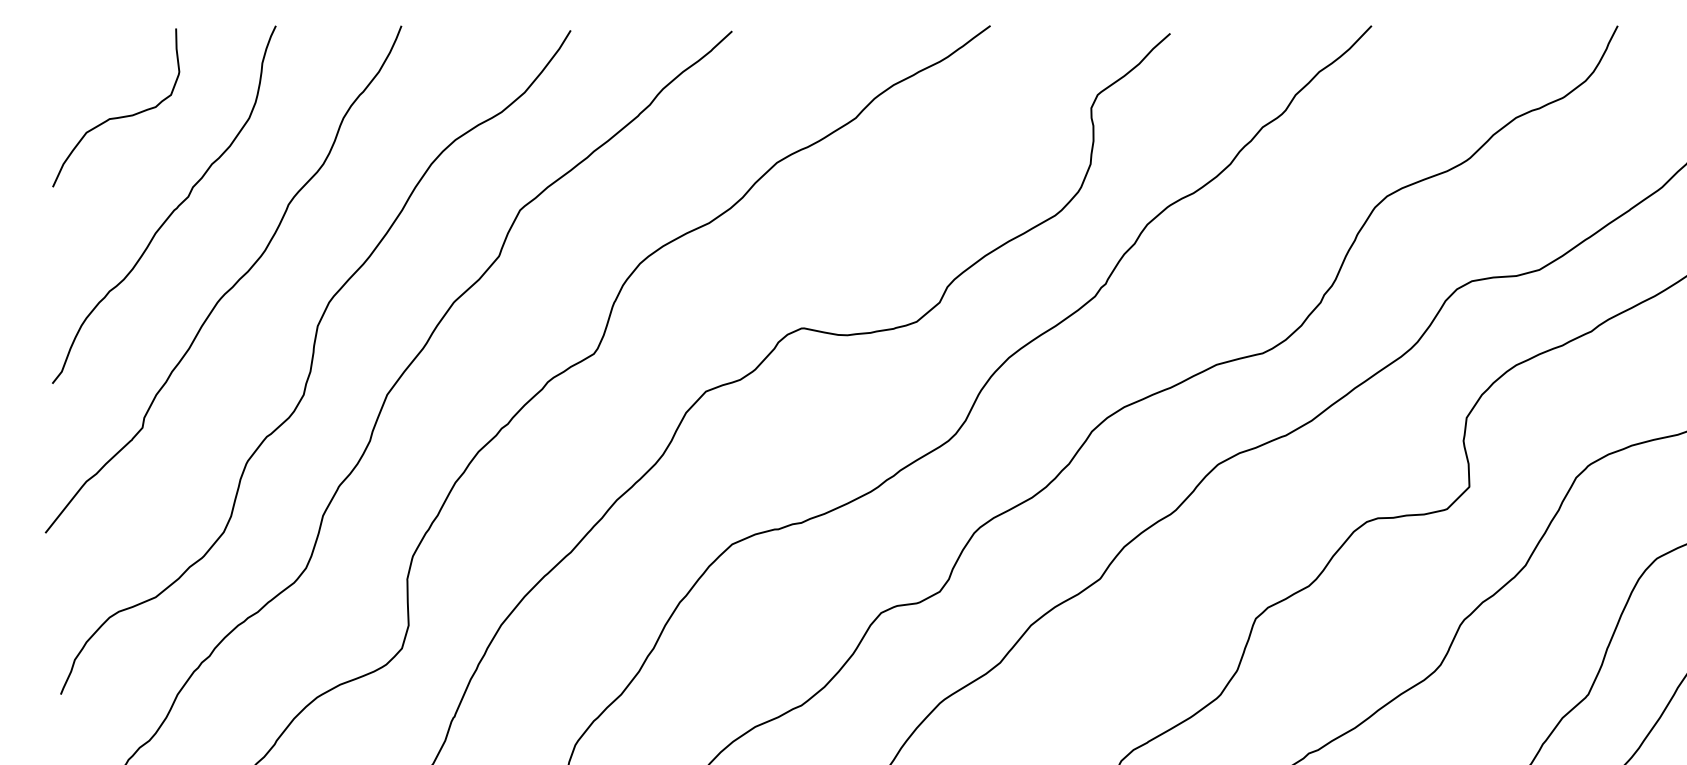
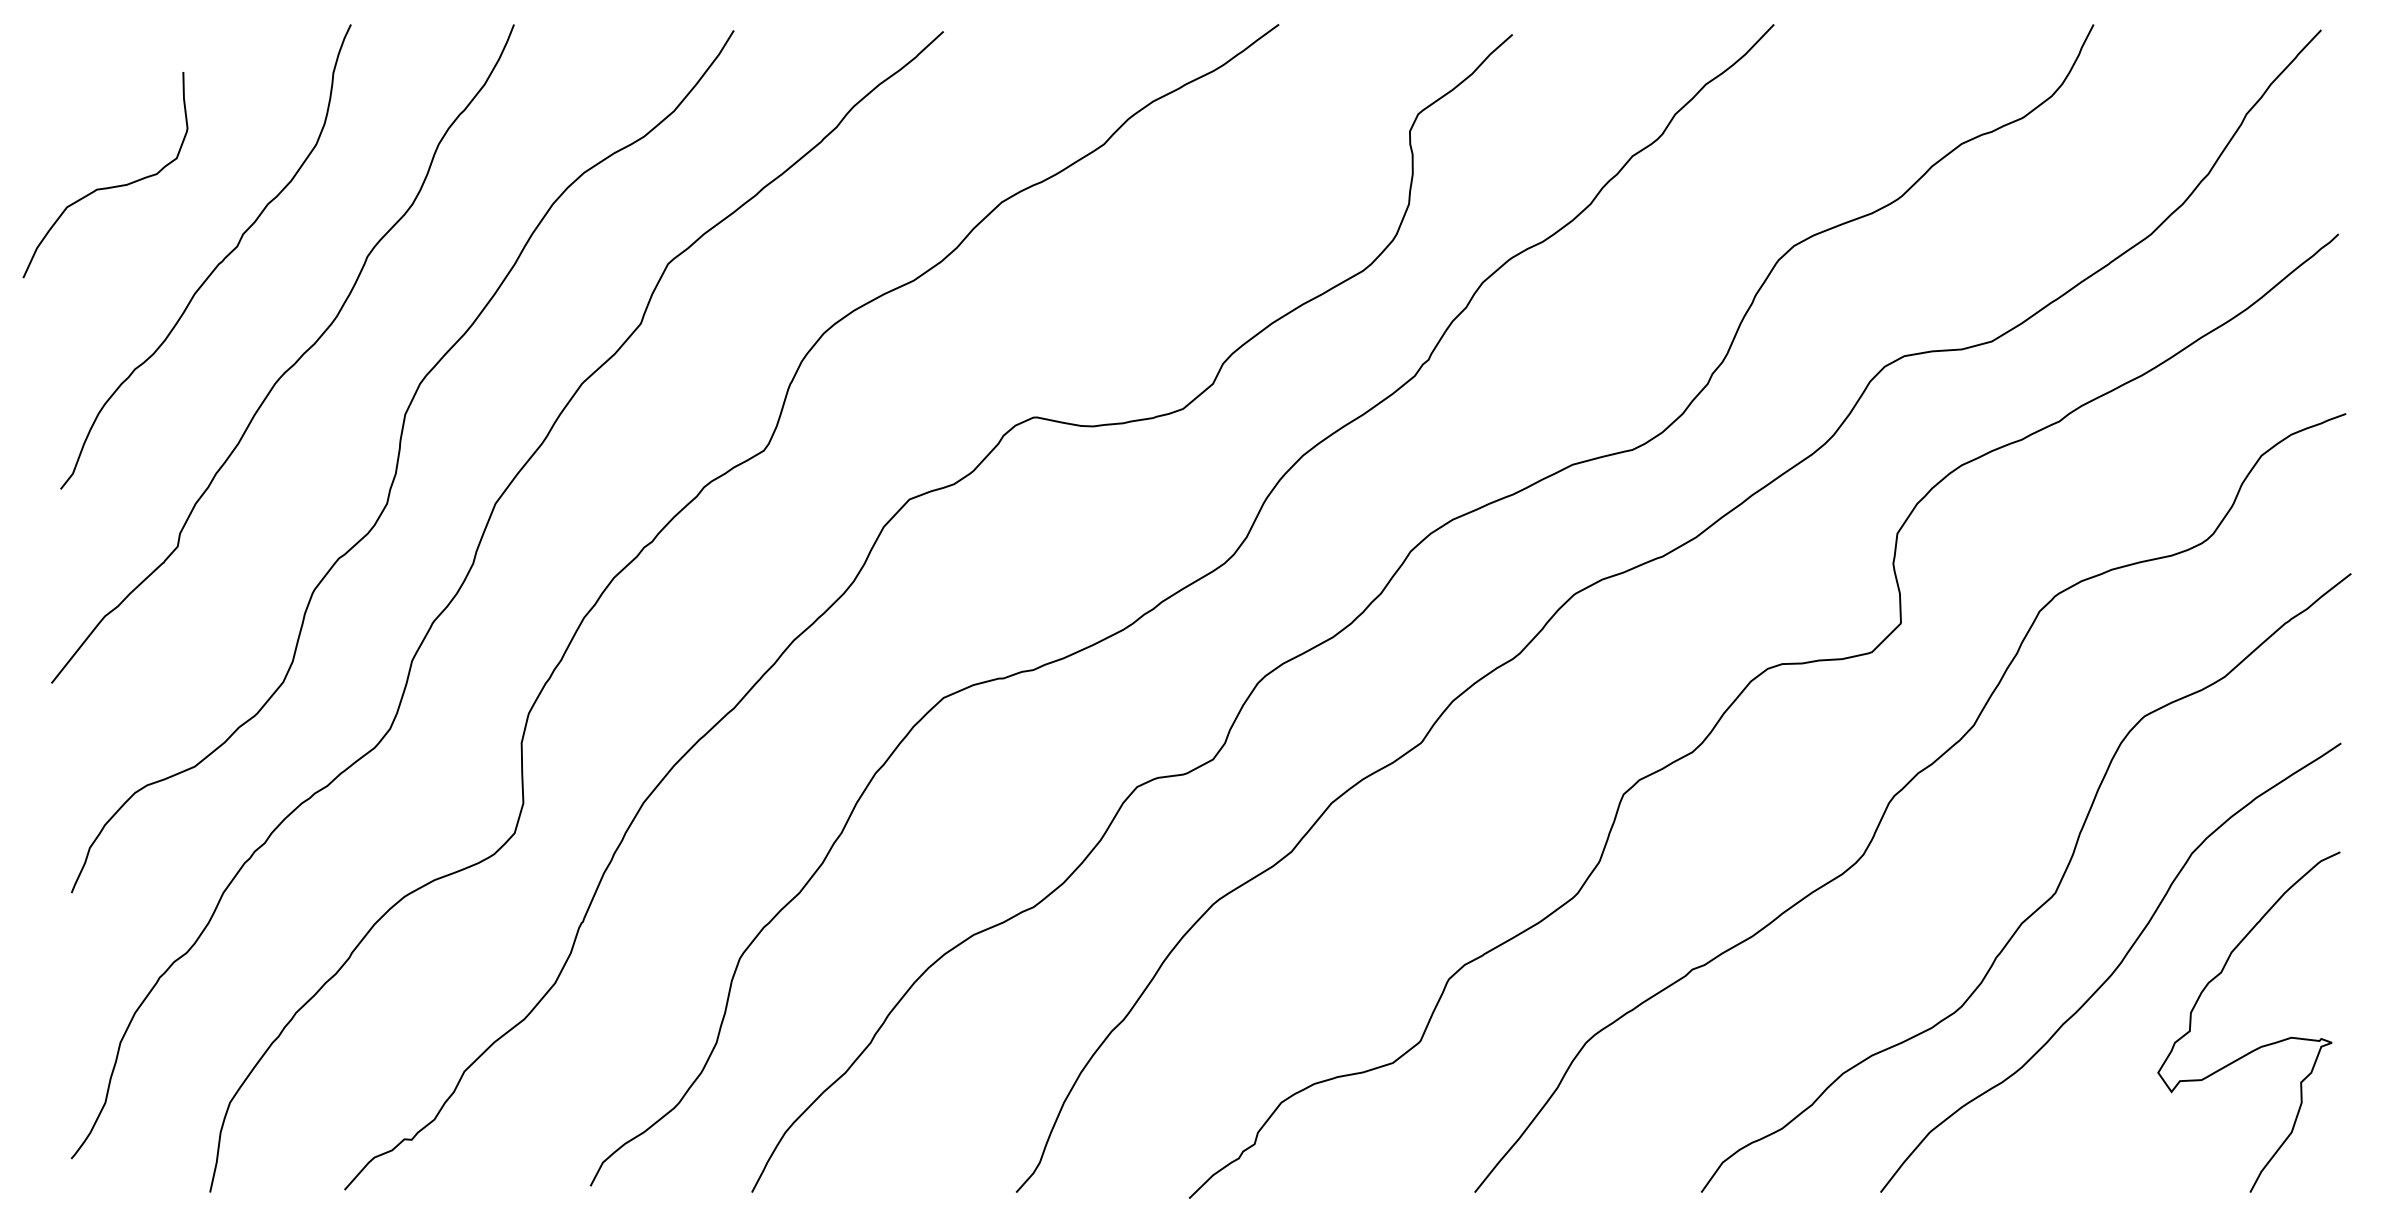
curve: (116, 117) -> (105, 187), moved

